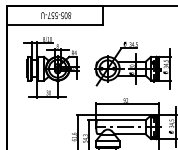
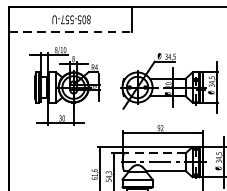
line: (55, 25) -> (70, 32), solid -> dashed
line: (121, 120) -> (154, 153), solid -> dashed

